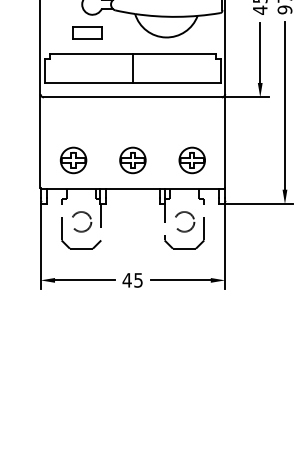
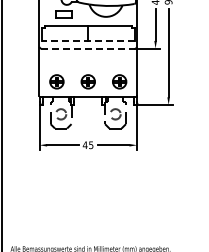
line: (133, 84) -> (88, 41), solid -> dashed
line: (133, 97) -> (88, 48), solid -> dashed

